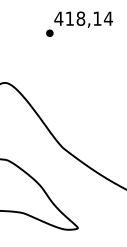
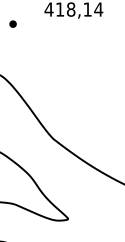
part: (49, 32) -> (12, 23), moved

